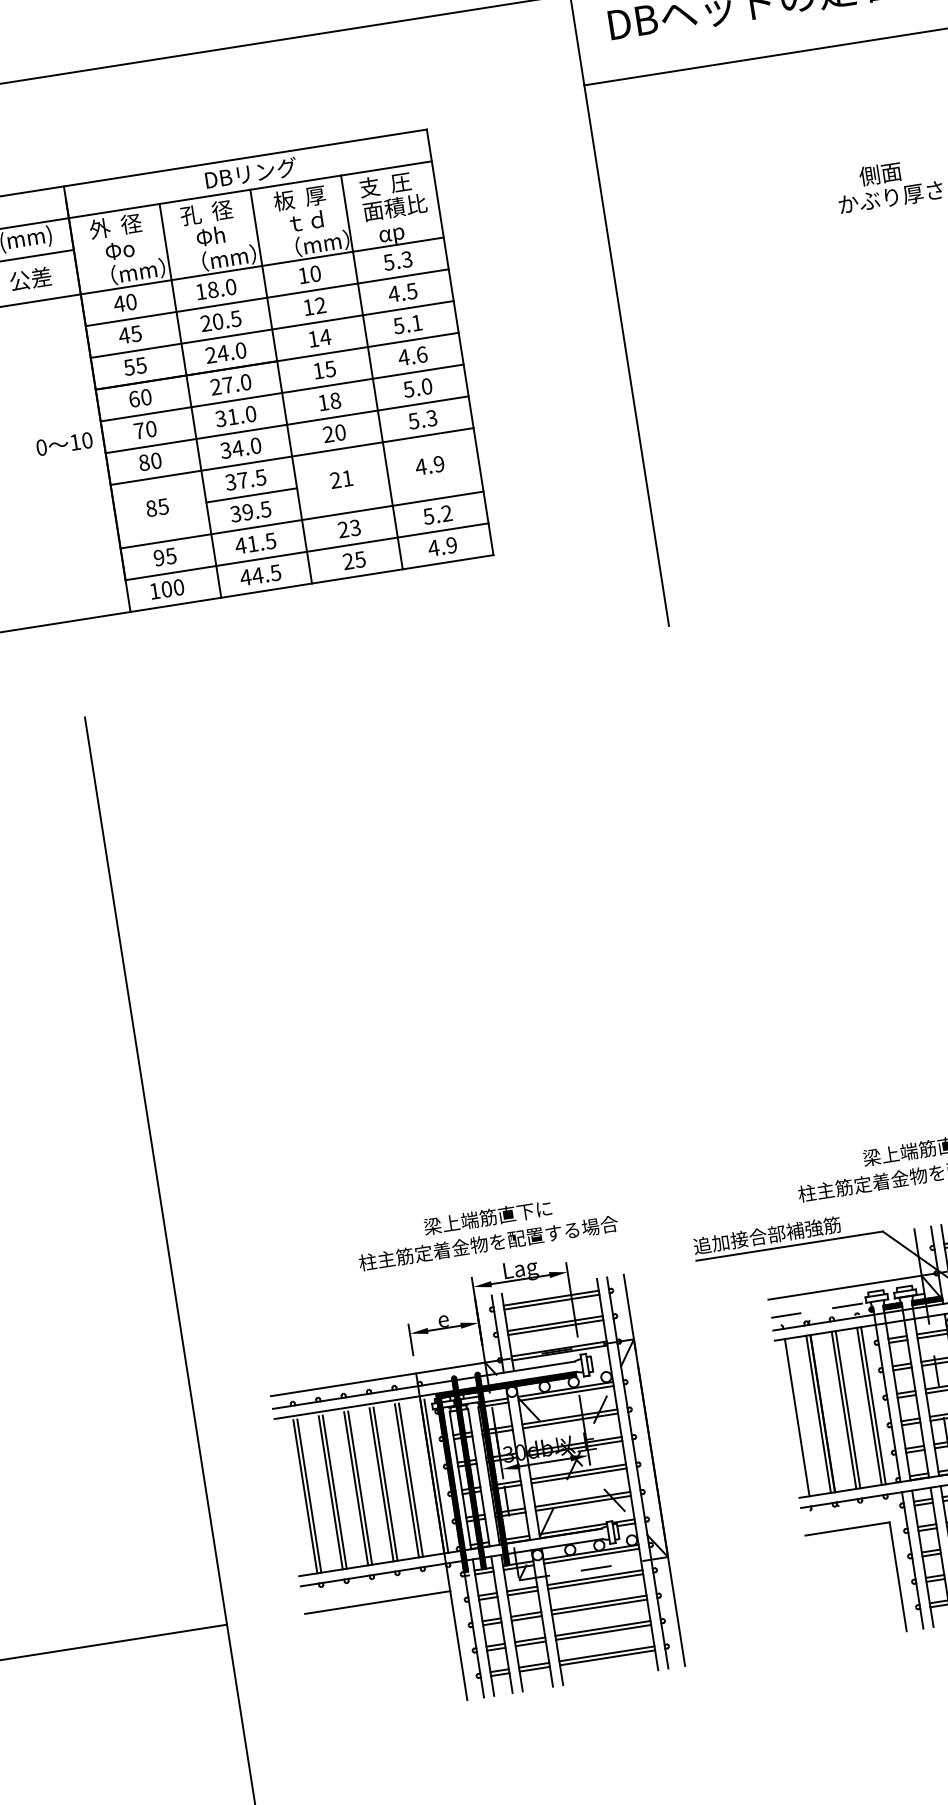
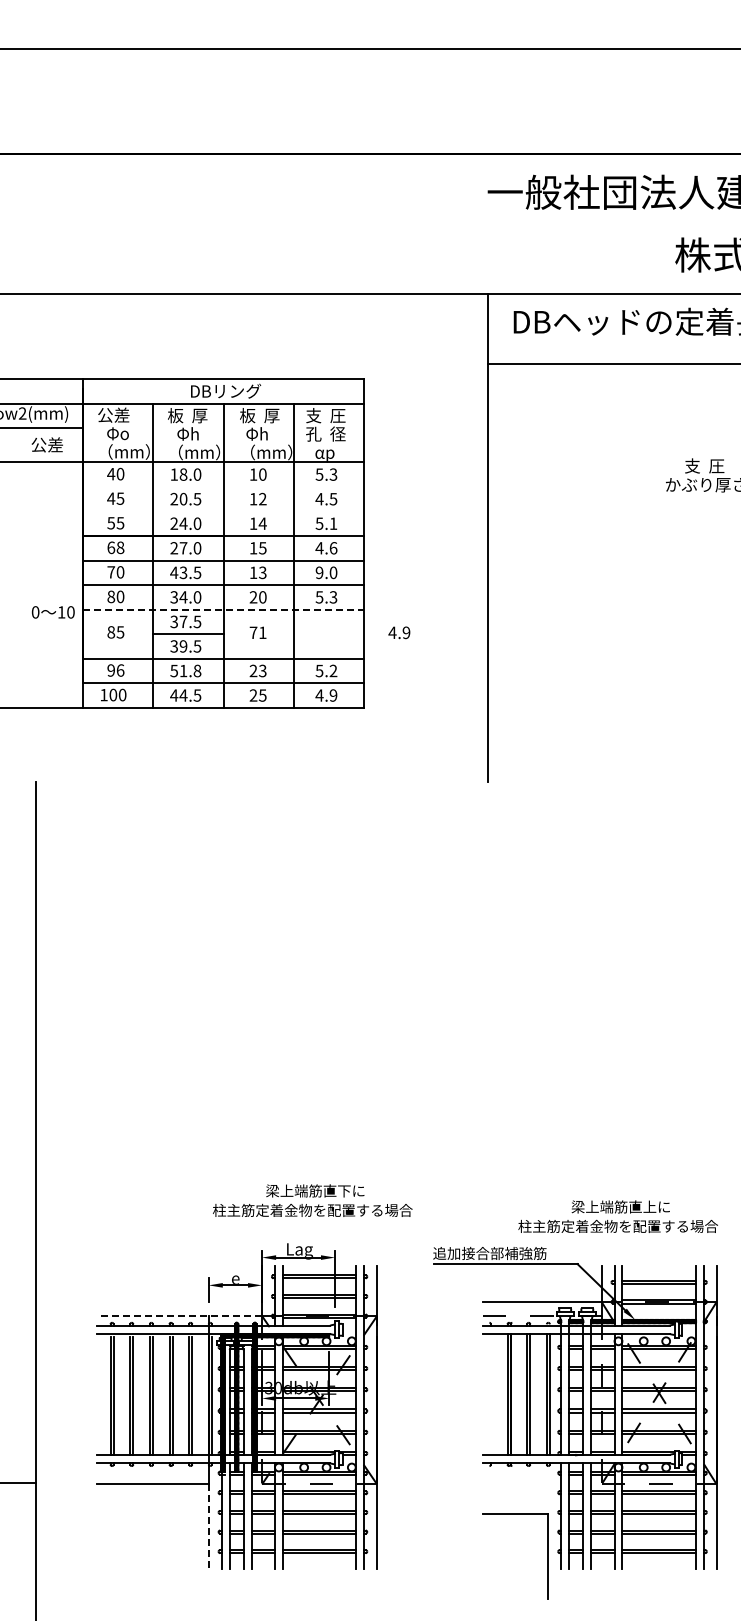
text: (885, 172) -> (704, 465), 側面 -> 支  圧
text: (394, 206) -> (330, 433), 面積比 -> 孔  径
text: (206, 212) -> (187, 415), 孔  径 -> 板  厚
text: (304, 221) -> (260, 433), ｔｄ -> Φh
text: (115, 225) -> (117, 414), 外  径 -> 公差
line: (267, 297) -> (223, 486), removed
line: (272, 329) -> (223, 511), removed
text: (408, 388) -> (319, 572), 5.0 -> 9.0
text: (146, 396) -> (120, 547), 60 -> 68
text: (335, 400) -> (262, 572), 18 -> 13
text: (235, 416) -> (185, 572), 31.0 -> 43.5
text: (63, 444) -> (52, 612), moved
line: (293, 456) -> (224, 609), solid -> dashed
text: (430, 465) -> (399, 632), moved
text: (335, 479) -> (253, 632), 21 -> 71
text: (255, 542) -> (185, 670), 41.5 -> 51.8
text: (171, 556) -> (120, 670), 95 -> 96
text: (486, 1230) -> (312, 1200), moved
line: (378, 1379) -> (179, 1316), solid -> dashed
line: (797, 1417) -> (491, 1394), removed
part: (897, 1577) -> (547, 1556), moved
line: (458, 1645) -> (208, 1526), solid -> dashed

